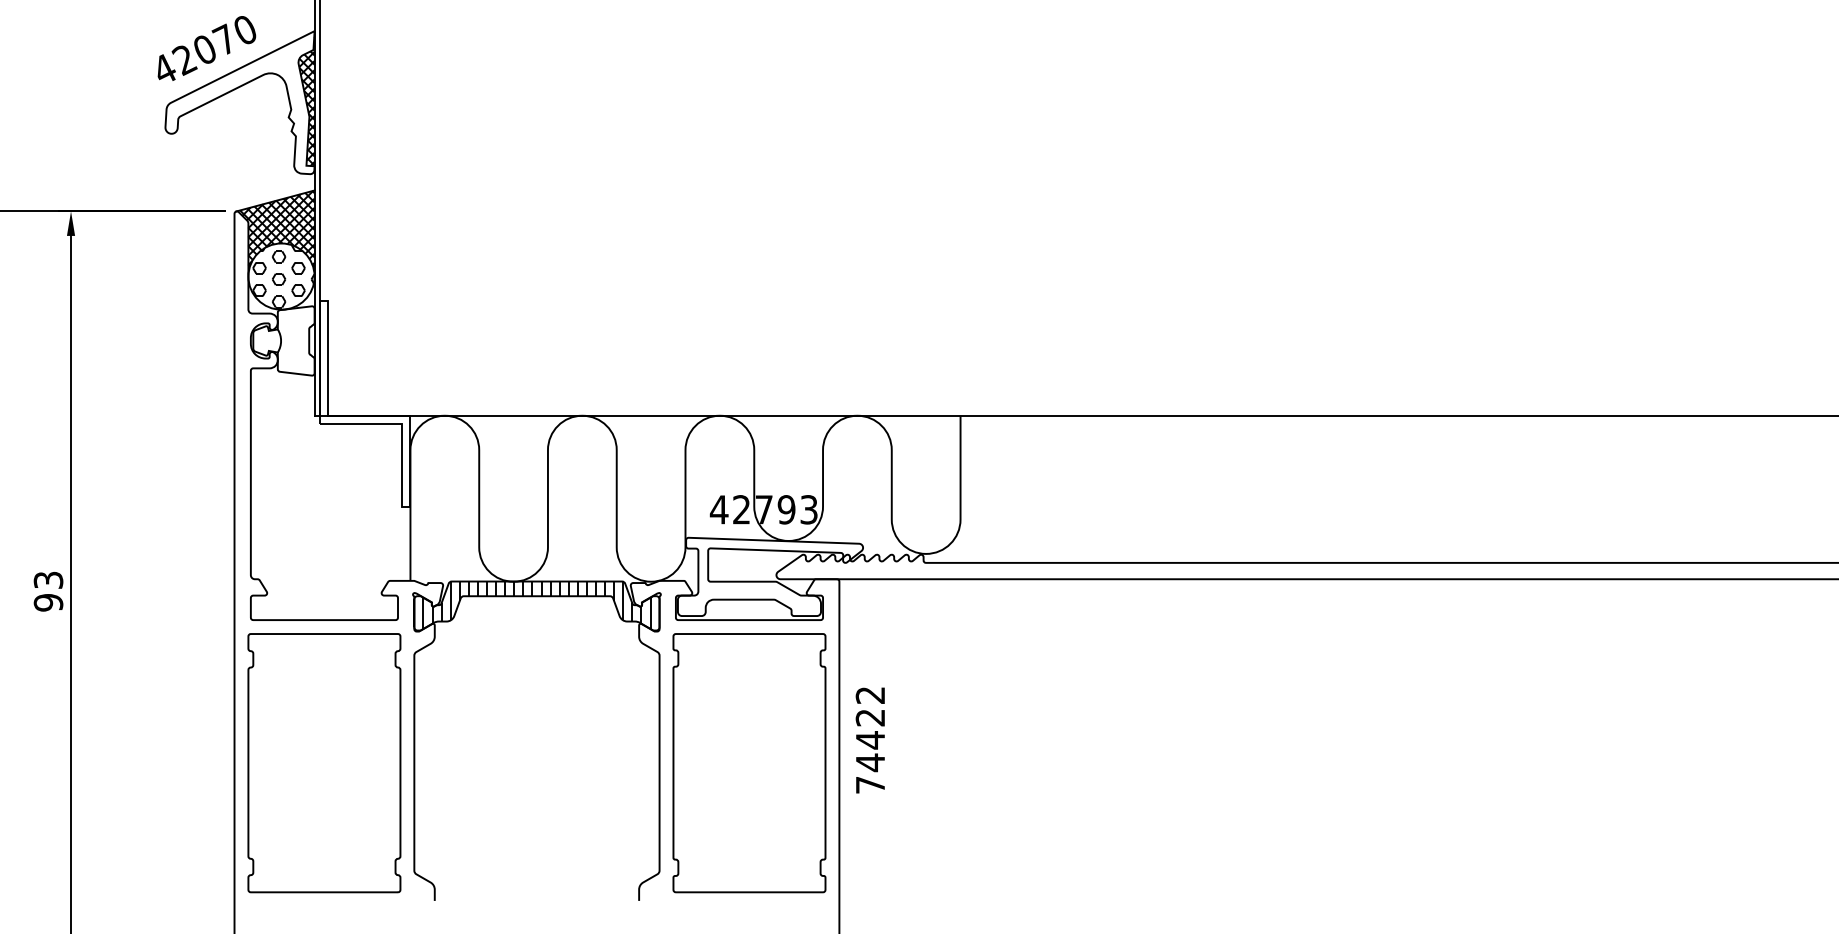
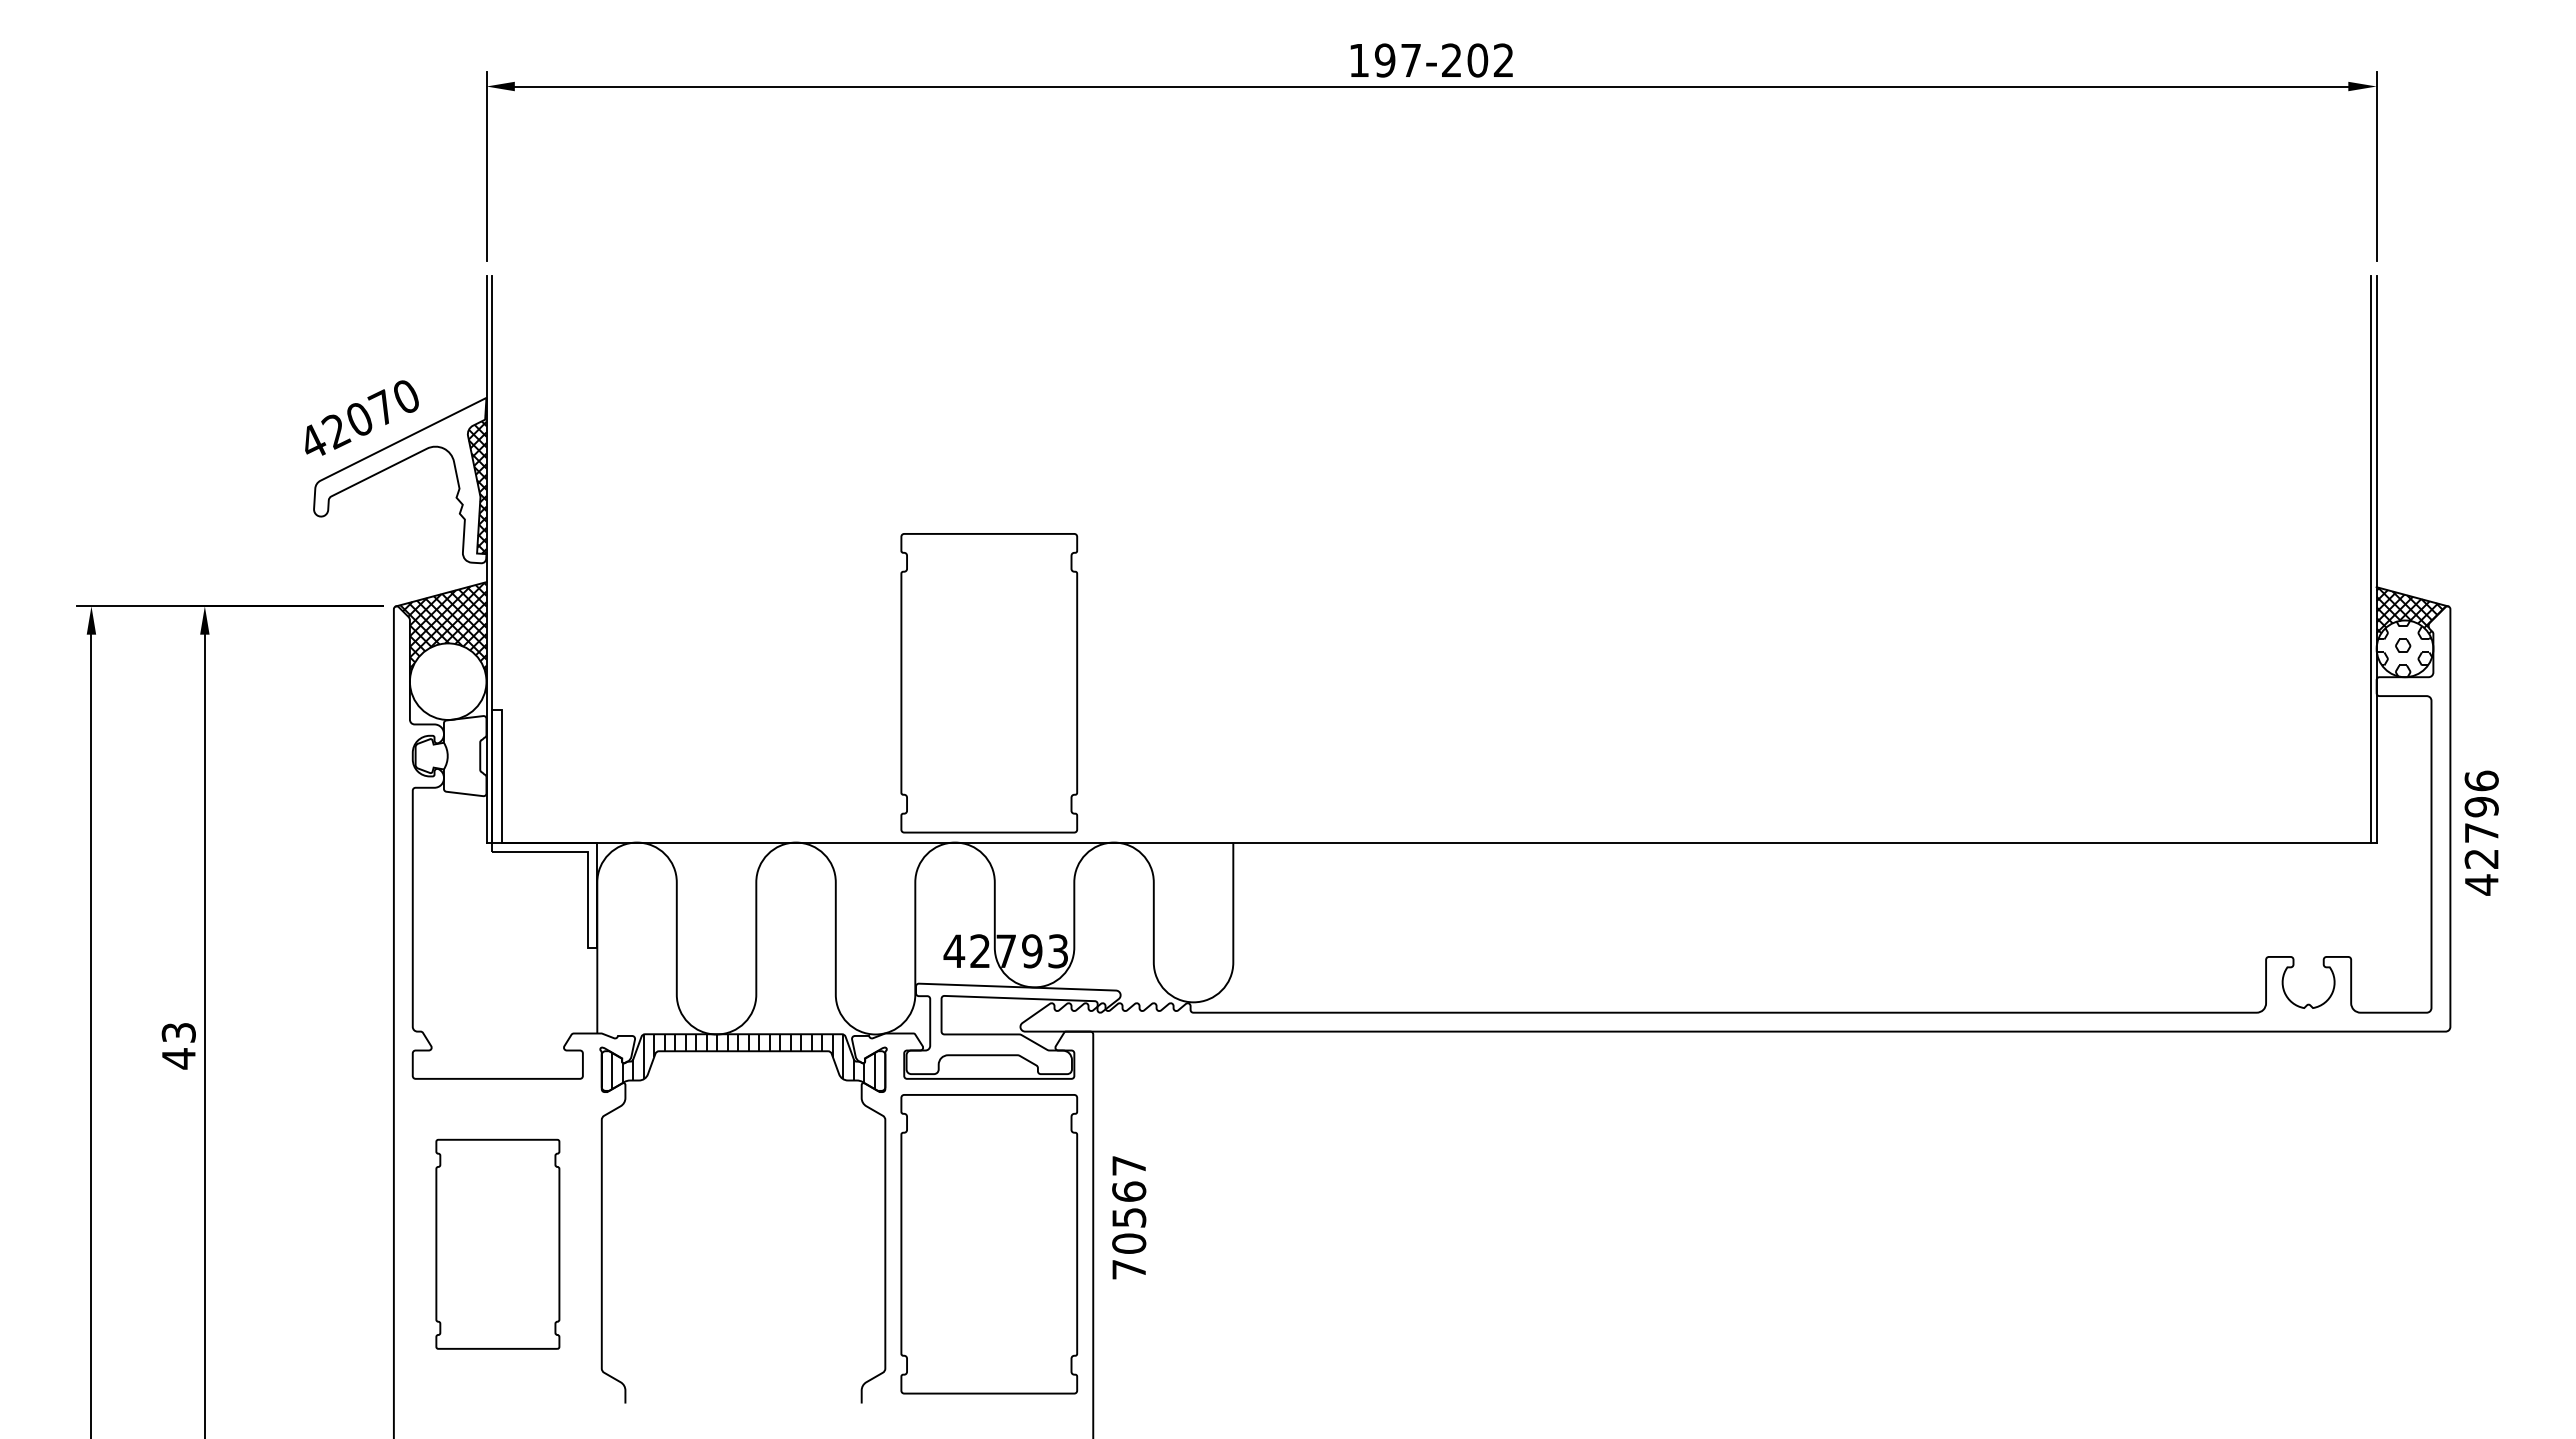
hatch: (283, 276) -> (450, 681), removed
part: (749, 278) -> (989, 683), added
text: (48, 602) -> (178, 1058), 93 -> 43
text: (870, 729) -> (1129, 1205), 74422 -> 70567
part: (324, 763) -> (497, 1244), size x0.7

